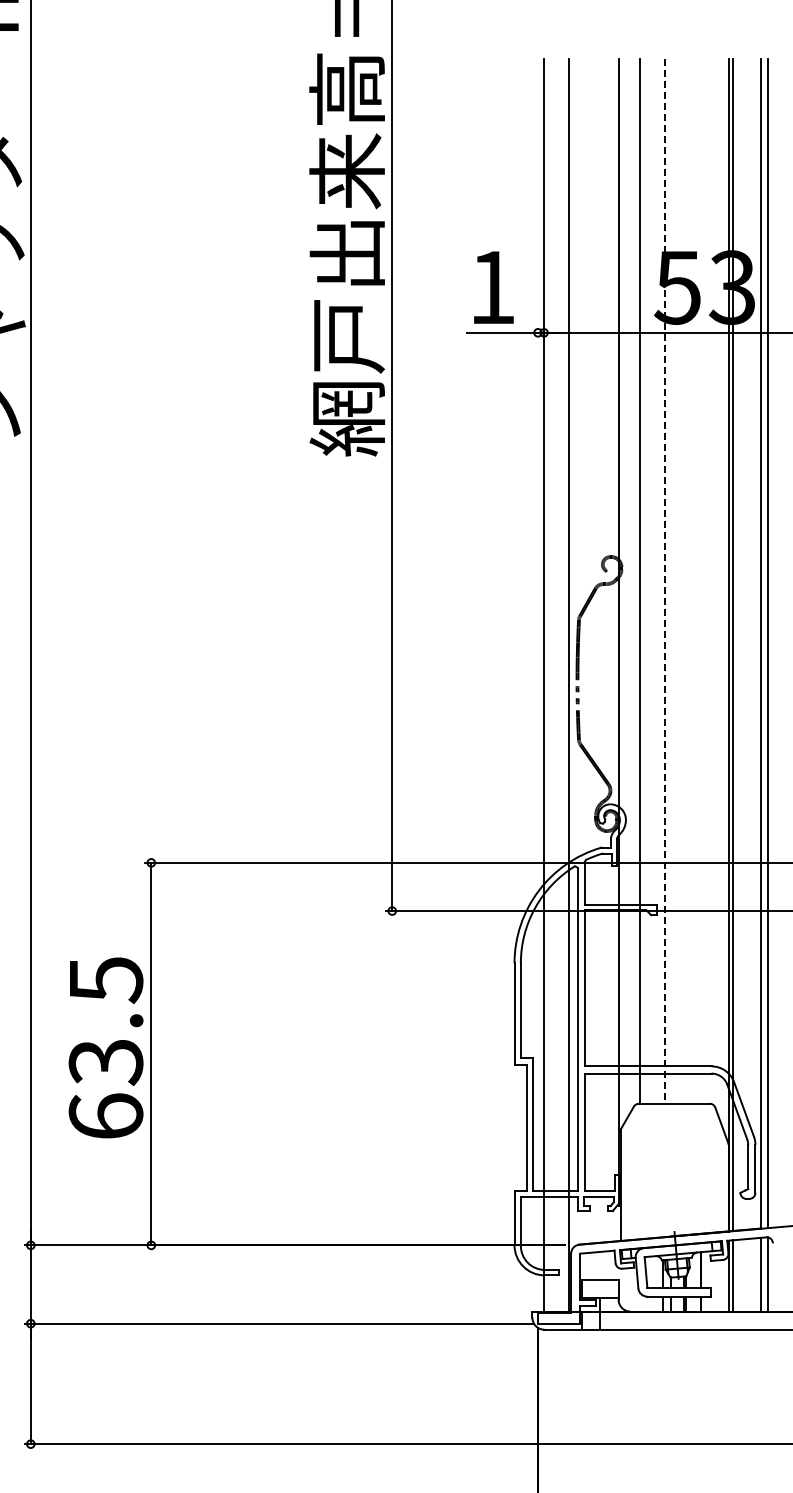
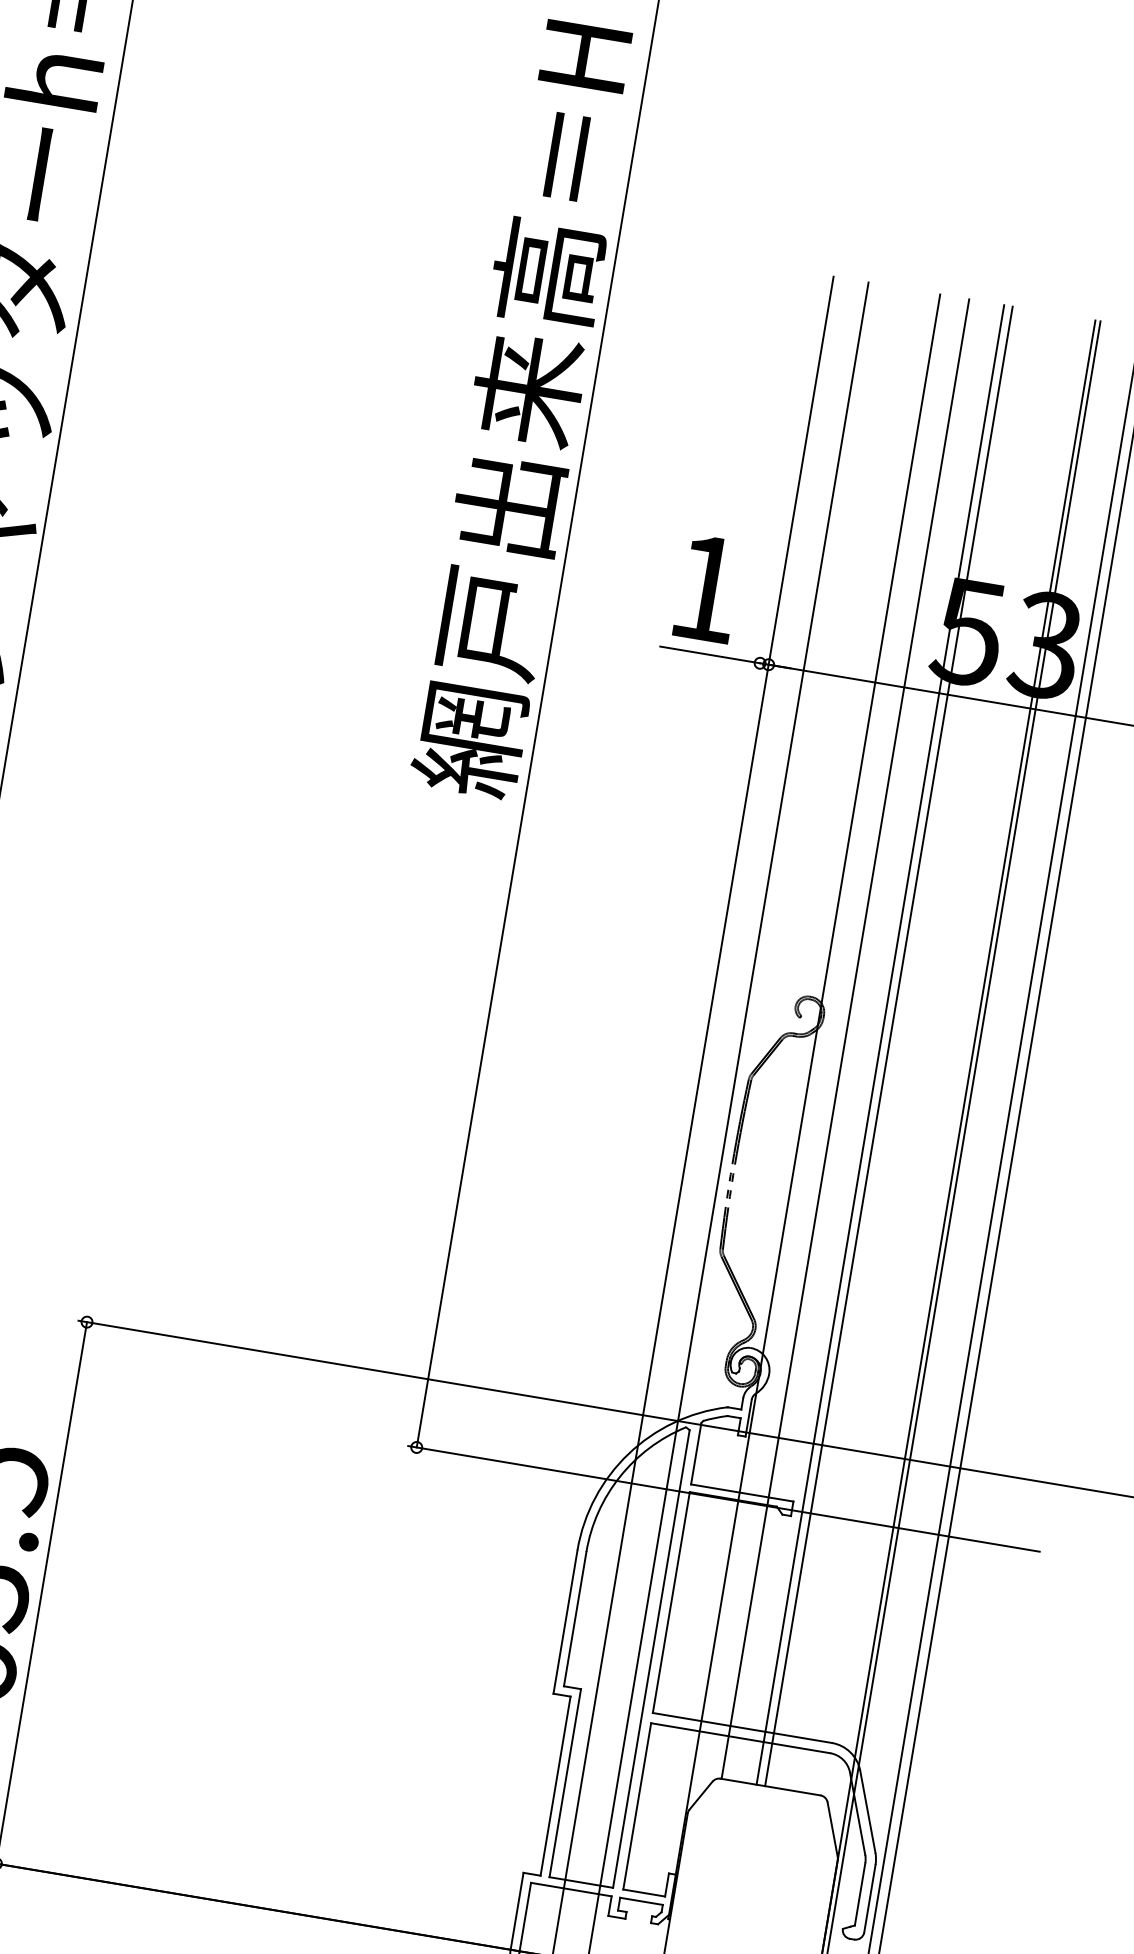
line: (670, 580) -> (889, 1045), added
line: (664, 581) -> (880, 1045), dashed -> solid

